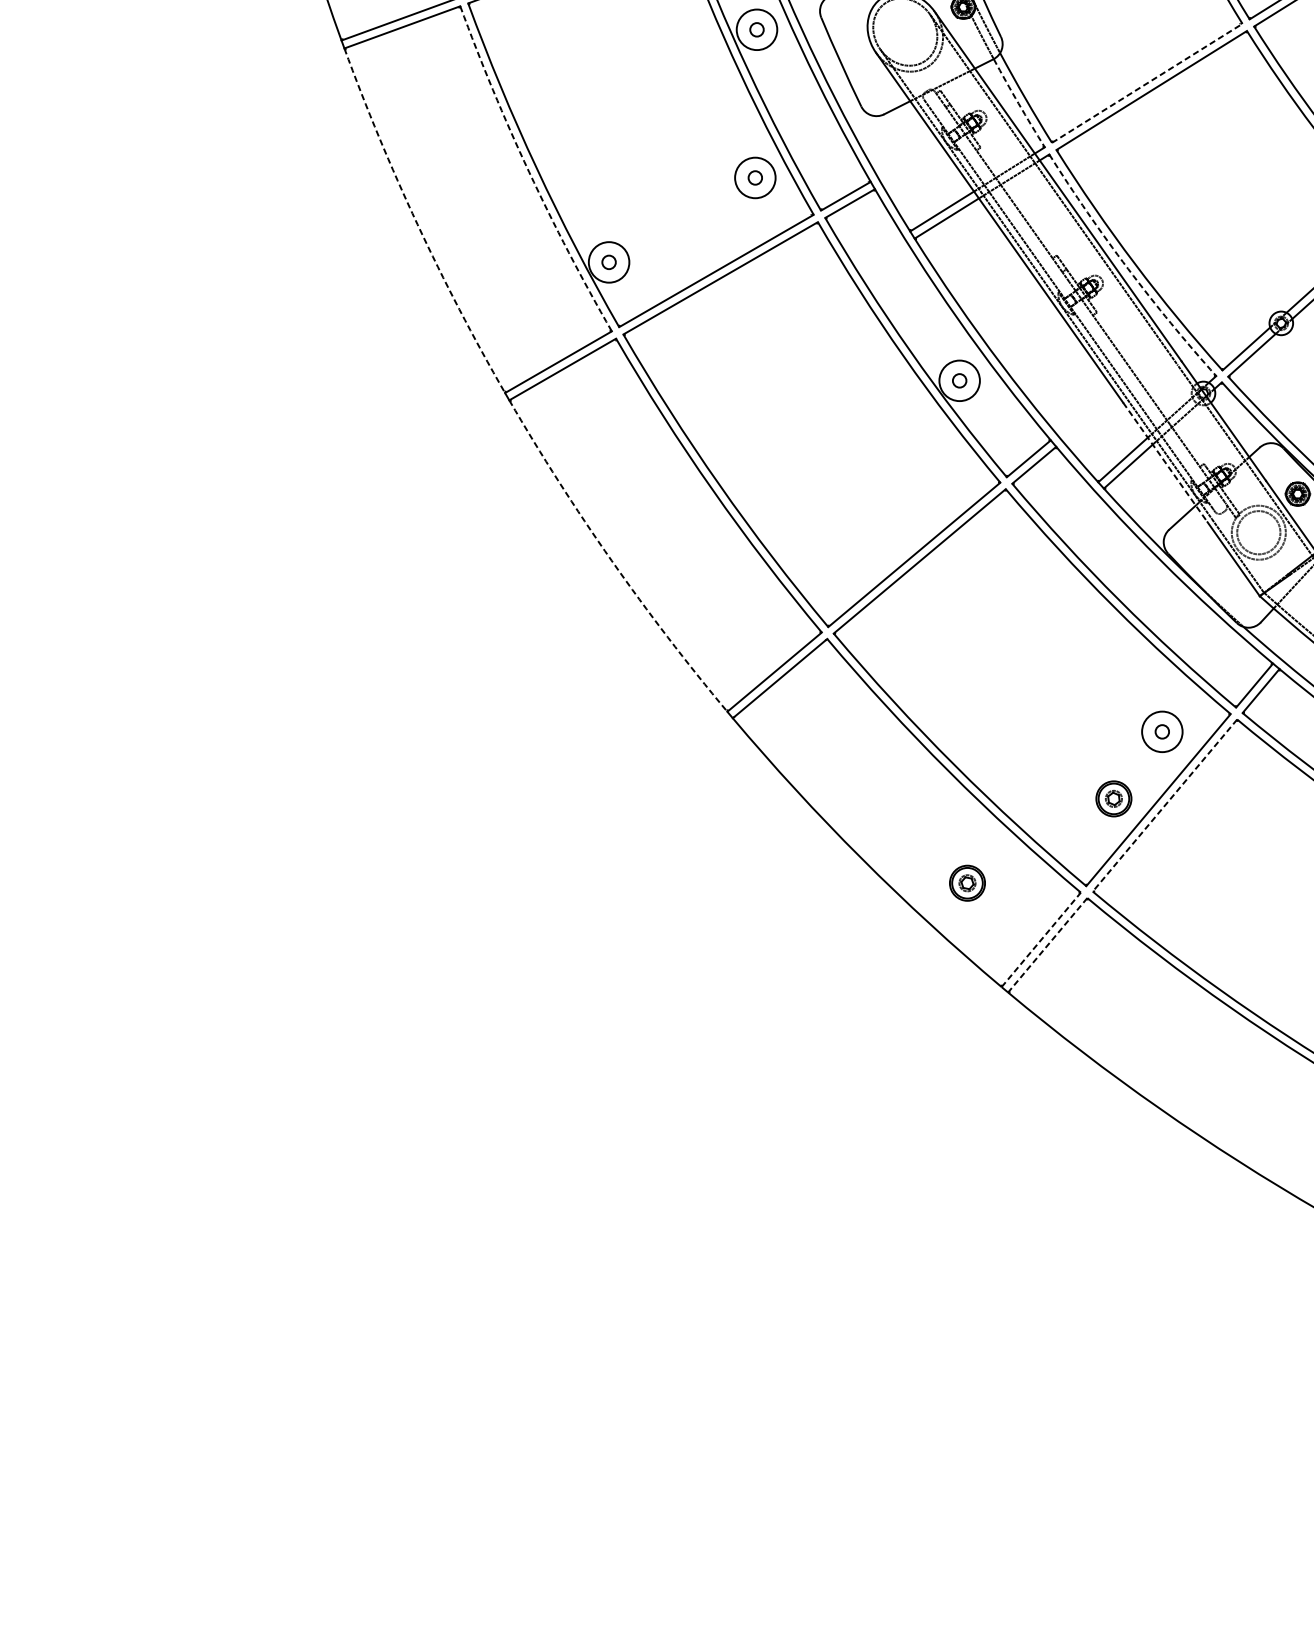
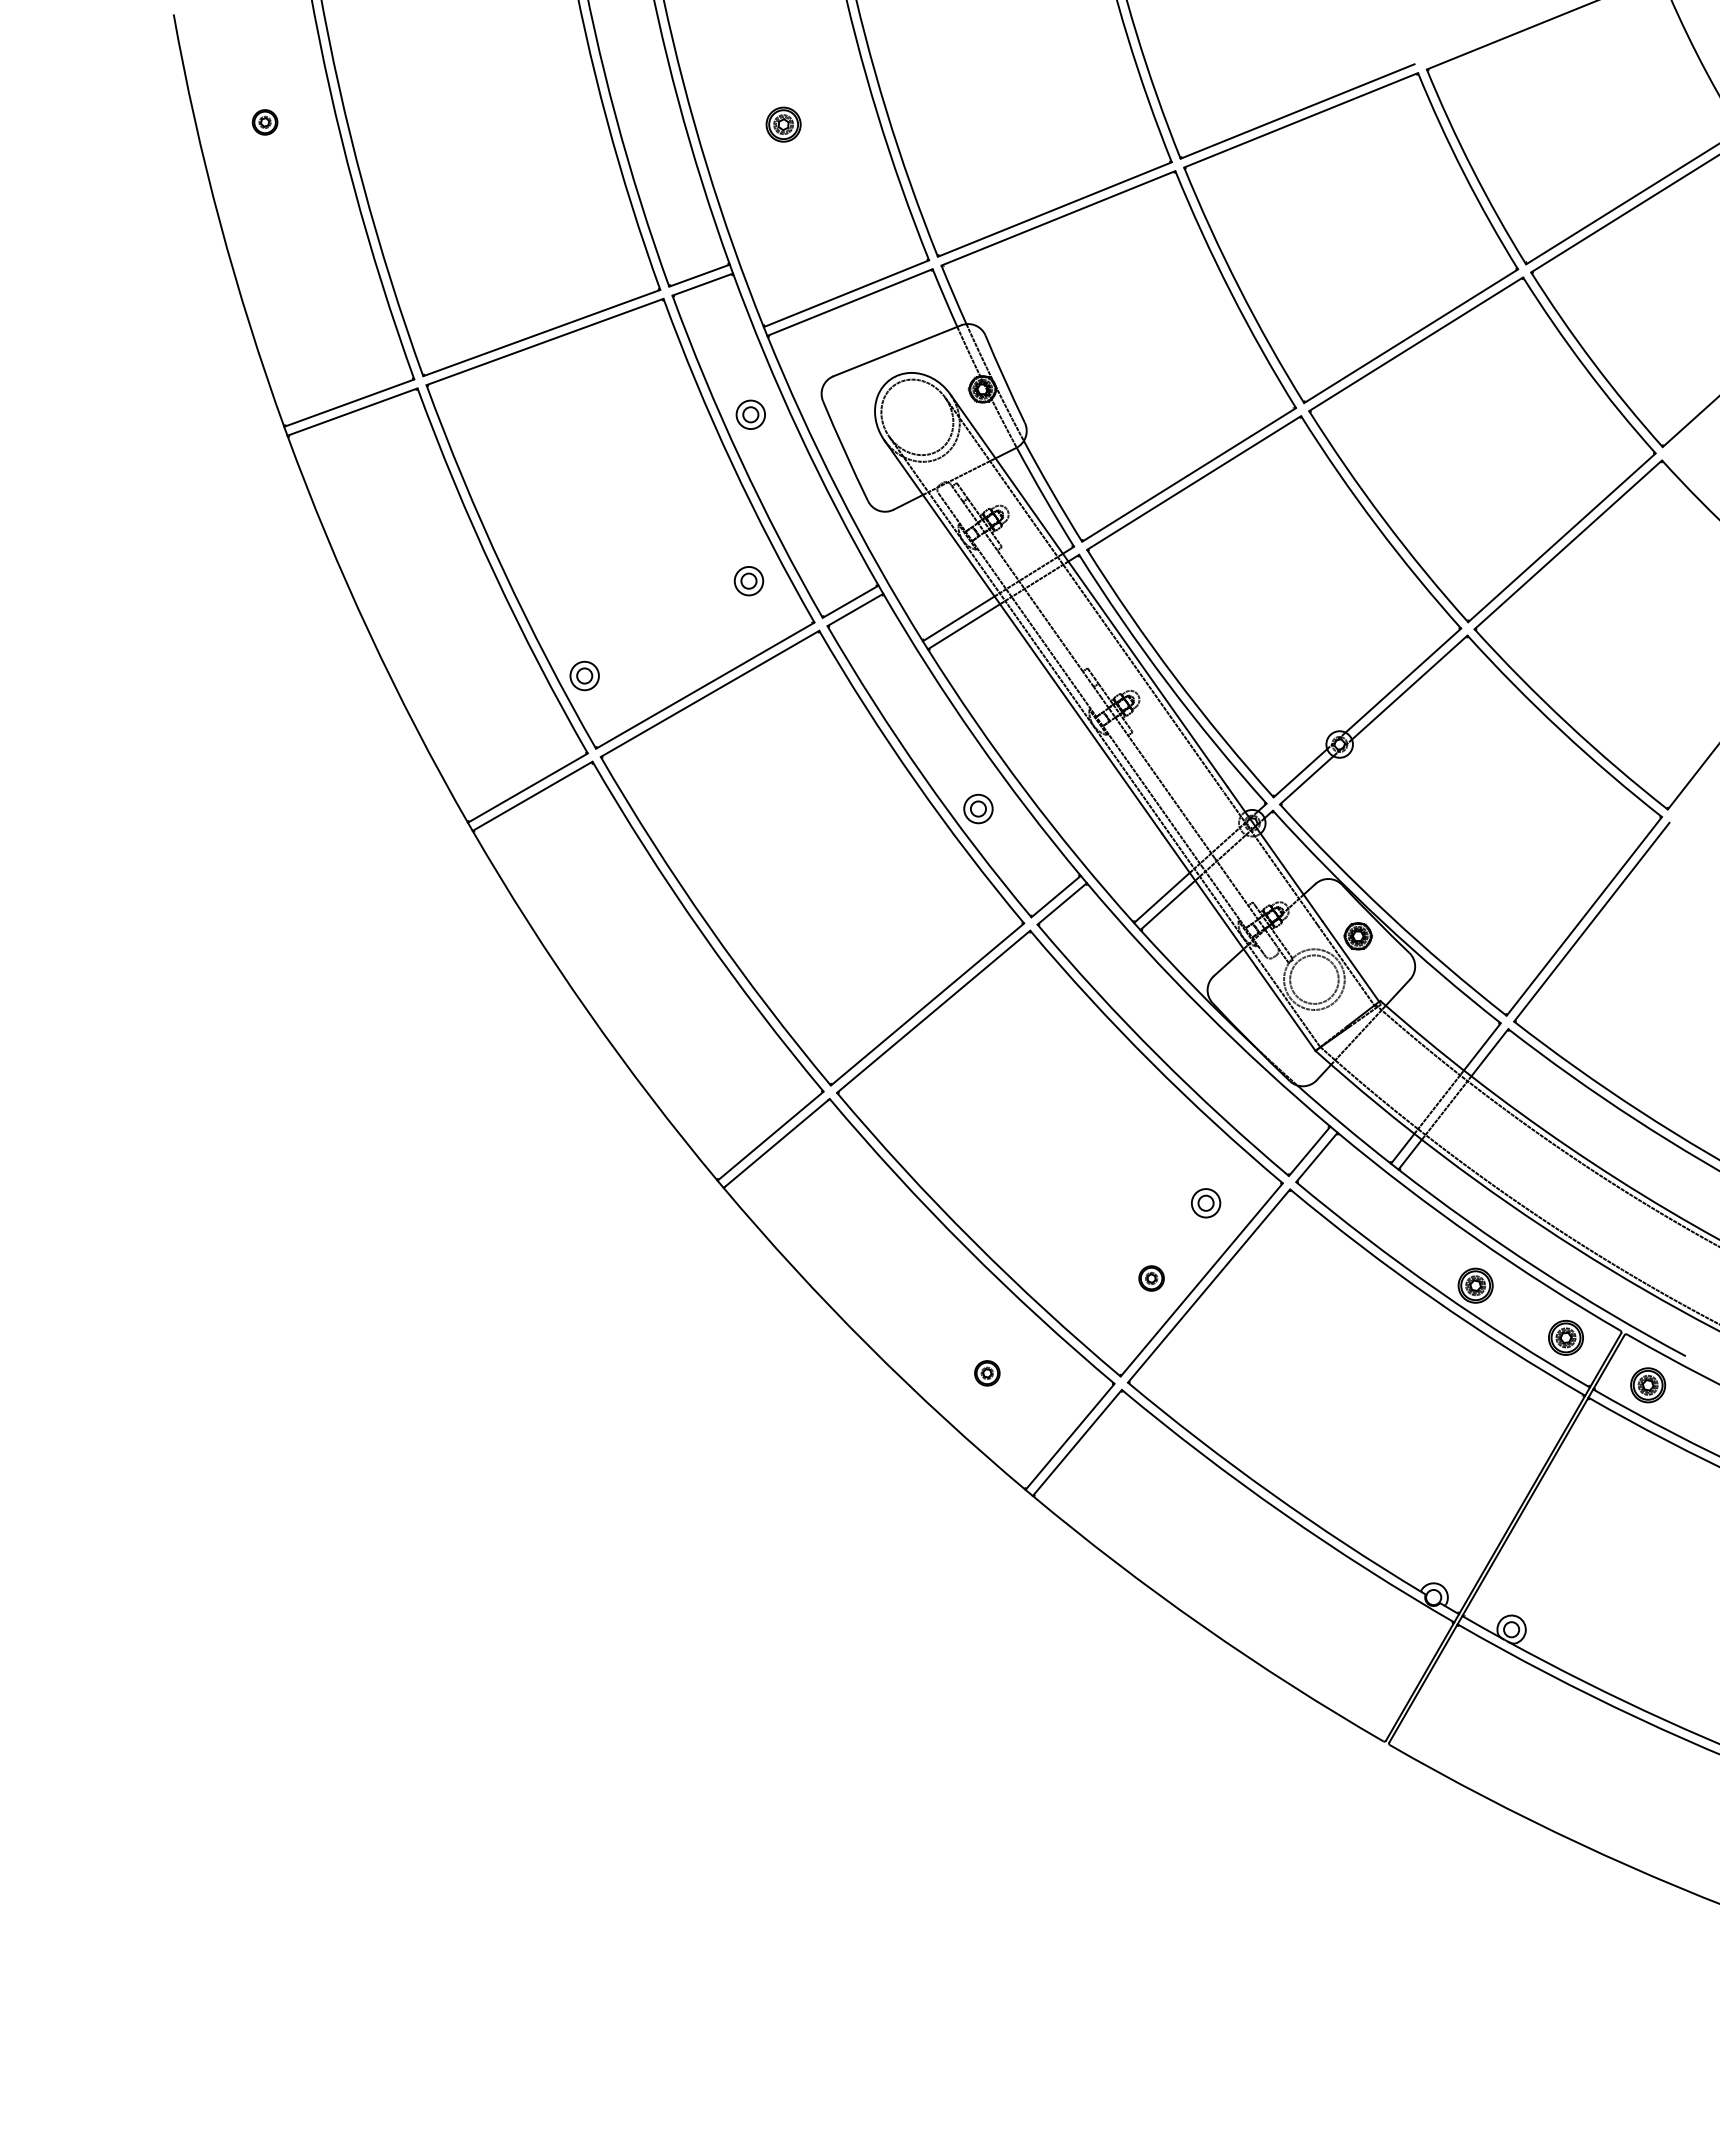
circle: (756, 29) -> (750, 414), size x0.62
line: (1147, 82) -> (1189, 474), dashed -> solid
arc: (1018, 103) -> (1044, 497), dashed -> solid
arc: (528, 172) -> (494, 574), dashed -> solid
circle: (754, 177) -> (748, 580), size x0.62
arc: (417, 224) -> (369, 633), dashed -> solid
circle: (608, 261) -> (584, 675), size x0.62
arc: (1128, 269) -> (1167, 683), dashed -> solid
circle: (959, 380) -> (978, 808), size x0.62
line: (1165, 463) -> (1209, 901), dashed -> solid
arc: (611, 561) -> (587, 1011), dashed -> solid
circle: (1161, 732) -> (1205, 1203), size x0.62
part: (1113, 798) -> (1151, 1278), size x0.62
line: (1164, 805) -> (1208, 1286), dashed -> solid
part: (967, 883) -> (987, 1373), size x0.62
line: (1041, 939) -> (1070, 1436), dashed -> solid
line: (1047, 945) -> (1077, 1443), dashed -> solid

